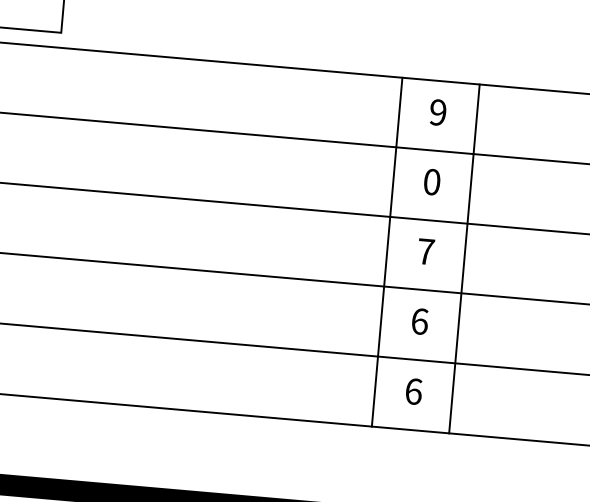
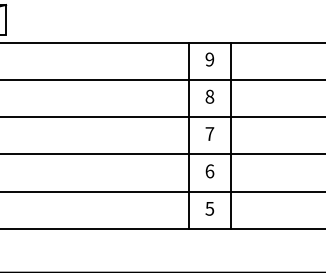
text: (431, 181) -> (209, 96), 0 -> 8
text: (413, 390) -> (209, 208), 6 -> 5

